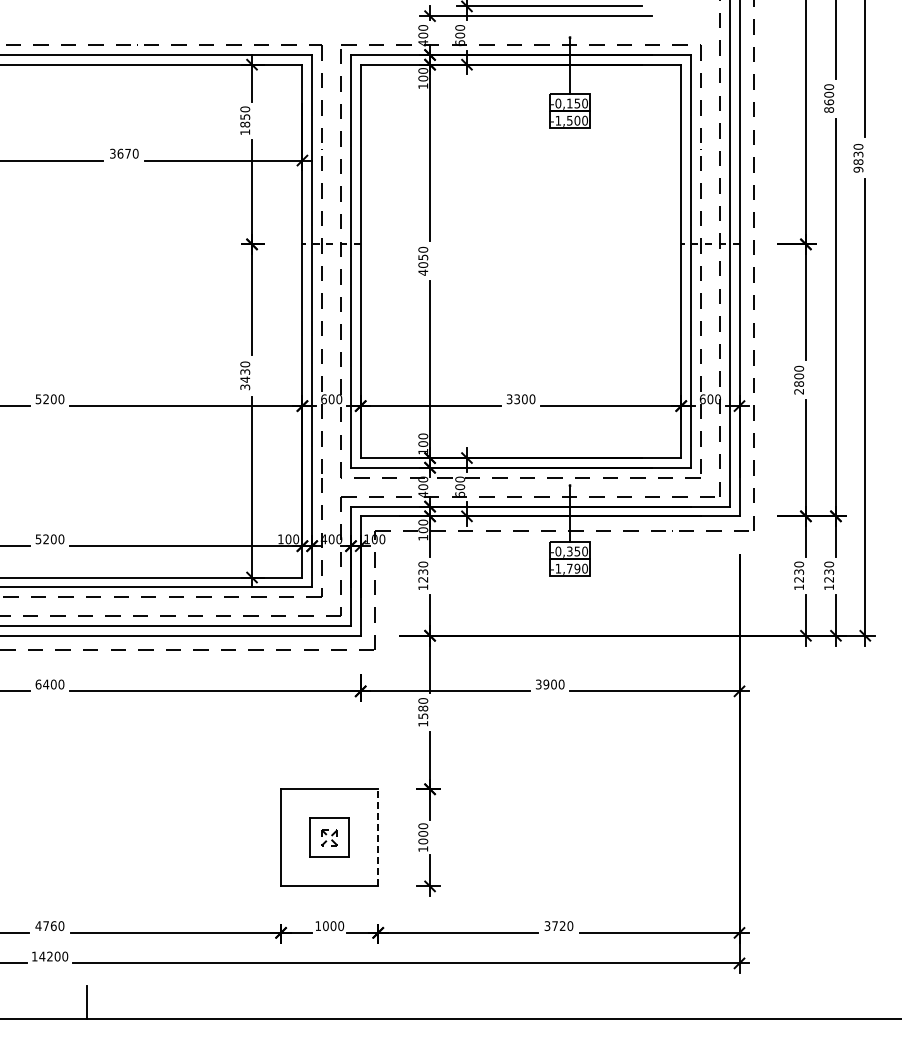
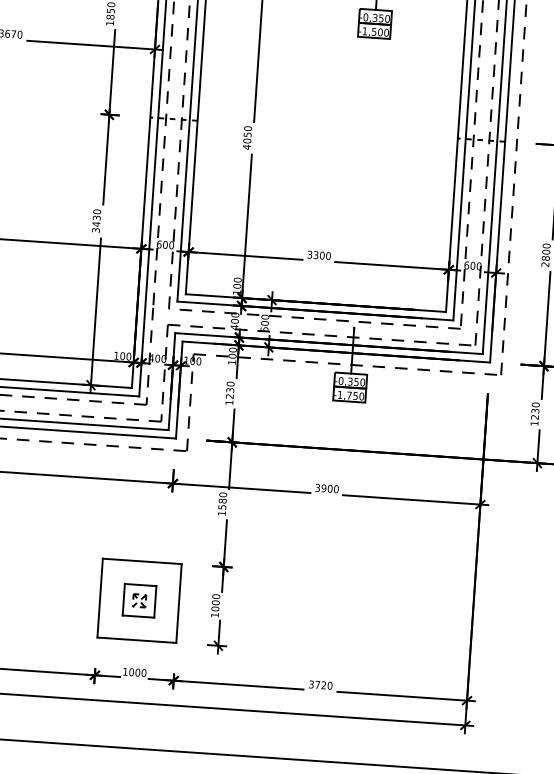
text: (569, 103) -> (374, 17), -0,150 -> -0,350
text: (577, 568) -> (355, 395), -1,790 -> -1,750
line: (378, 837) -> (179, 603), dashed -> solid

